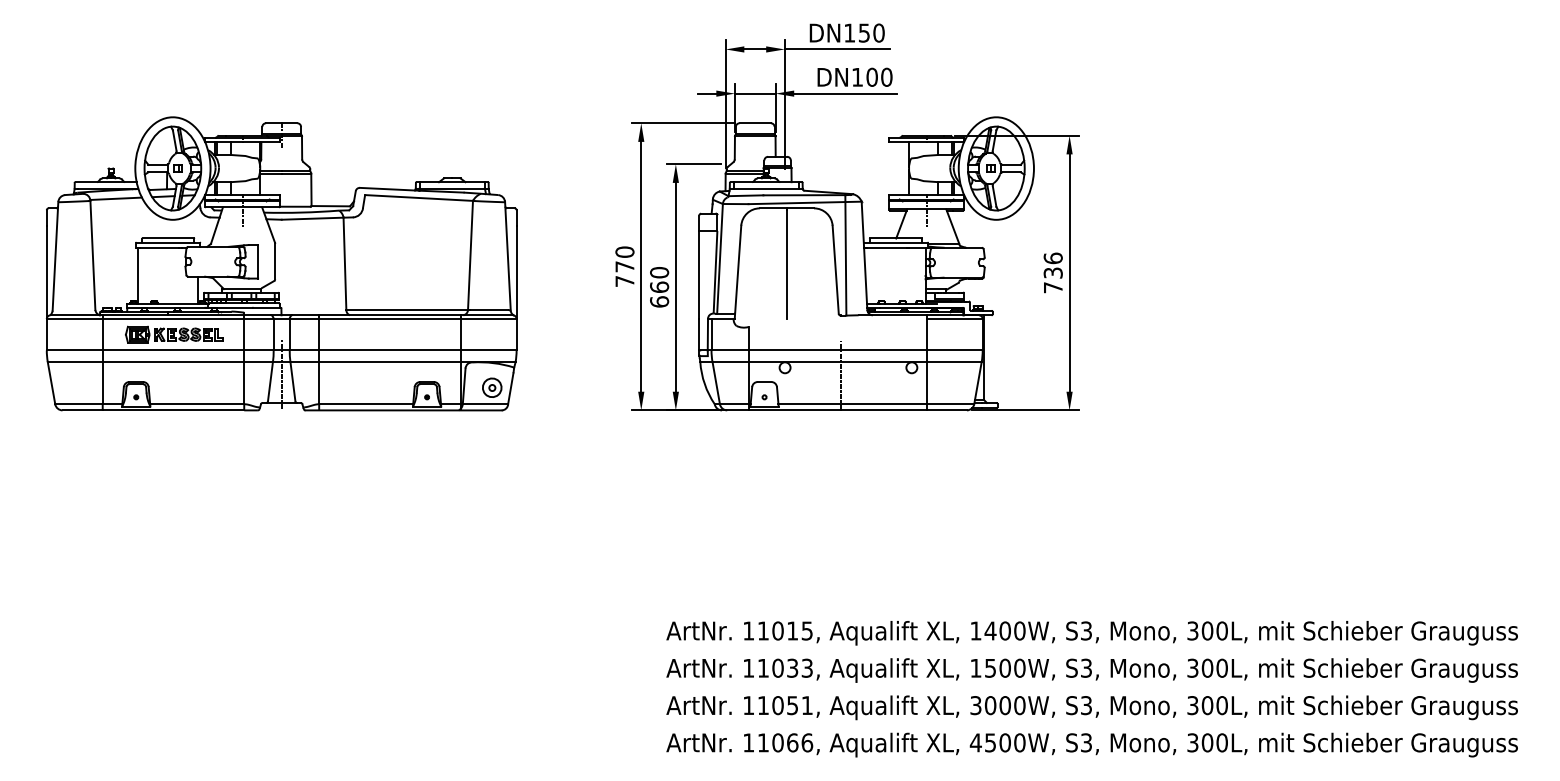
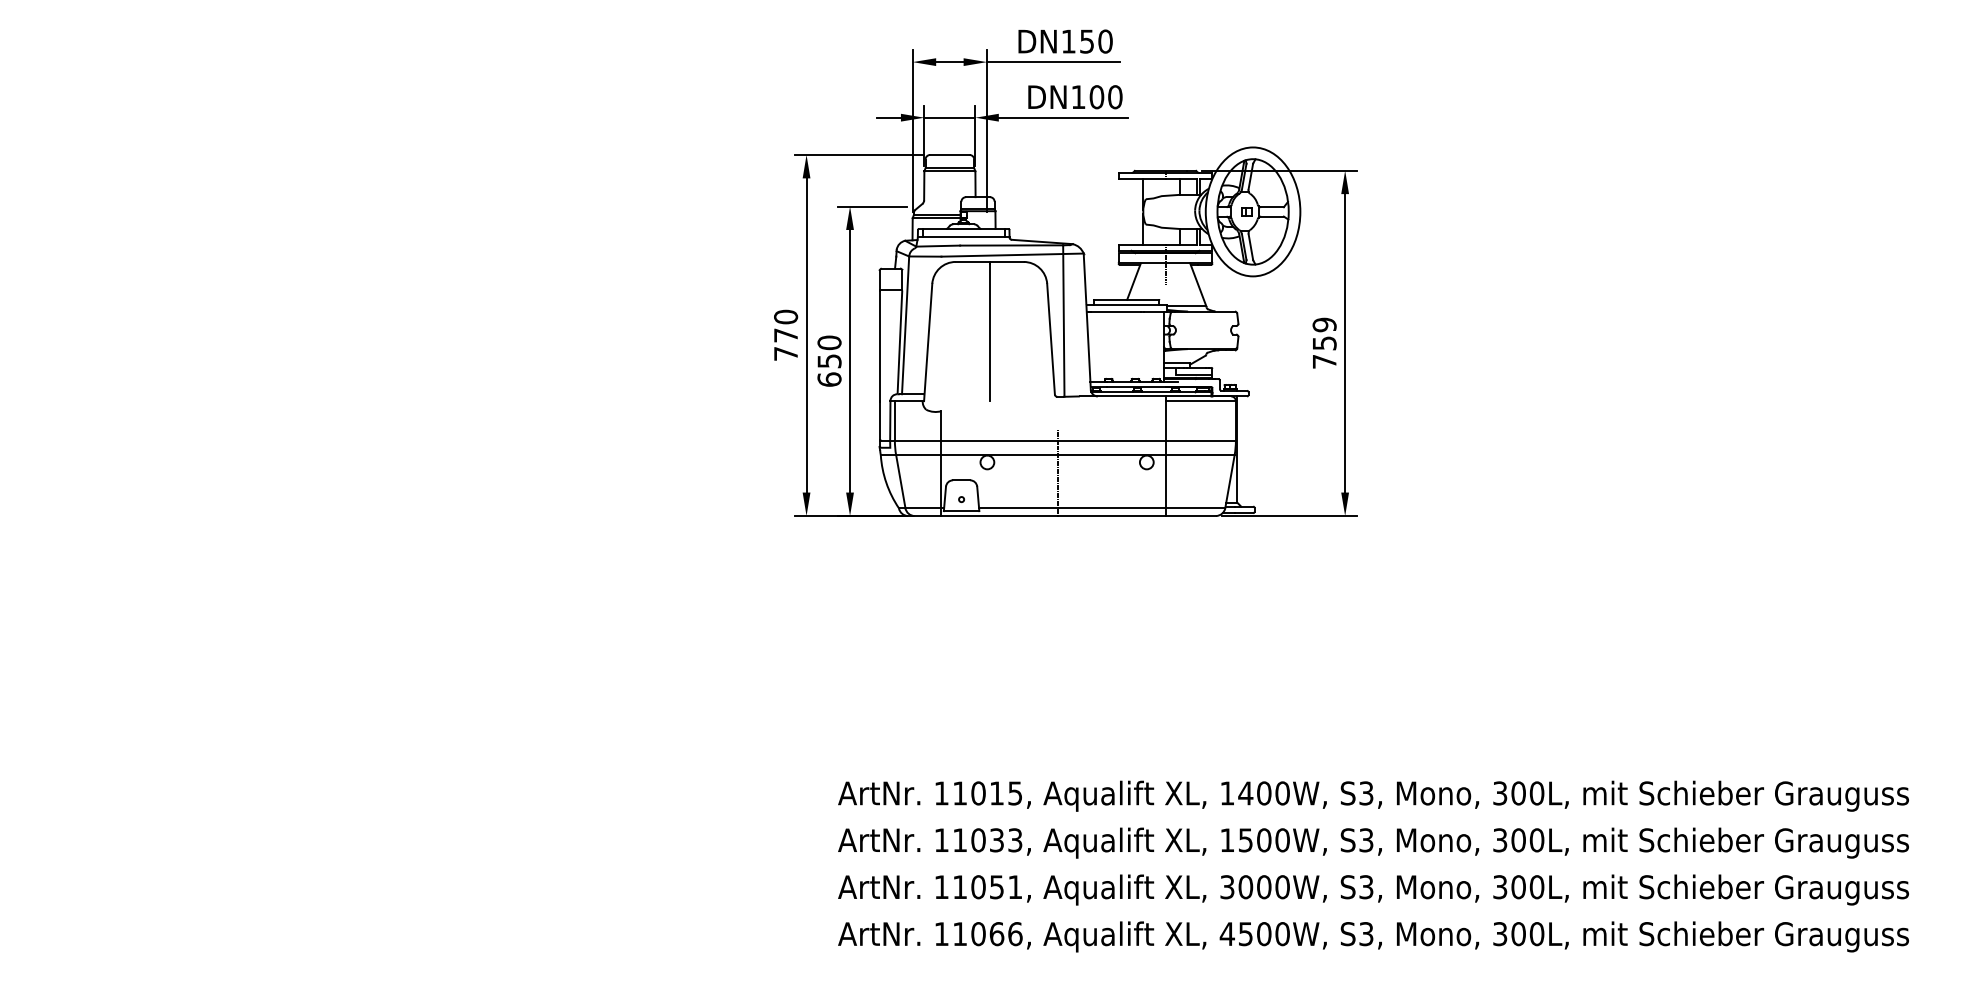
part: (281, 263) -> (354, 331), removed
text: (1052, 265) -> (1323, 333), 736 -> 759
text: (659, 286) -> (829, 360), 660 -> 650

